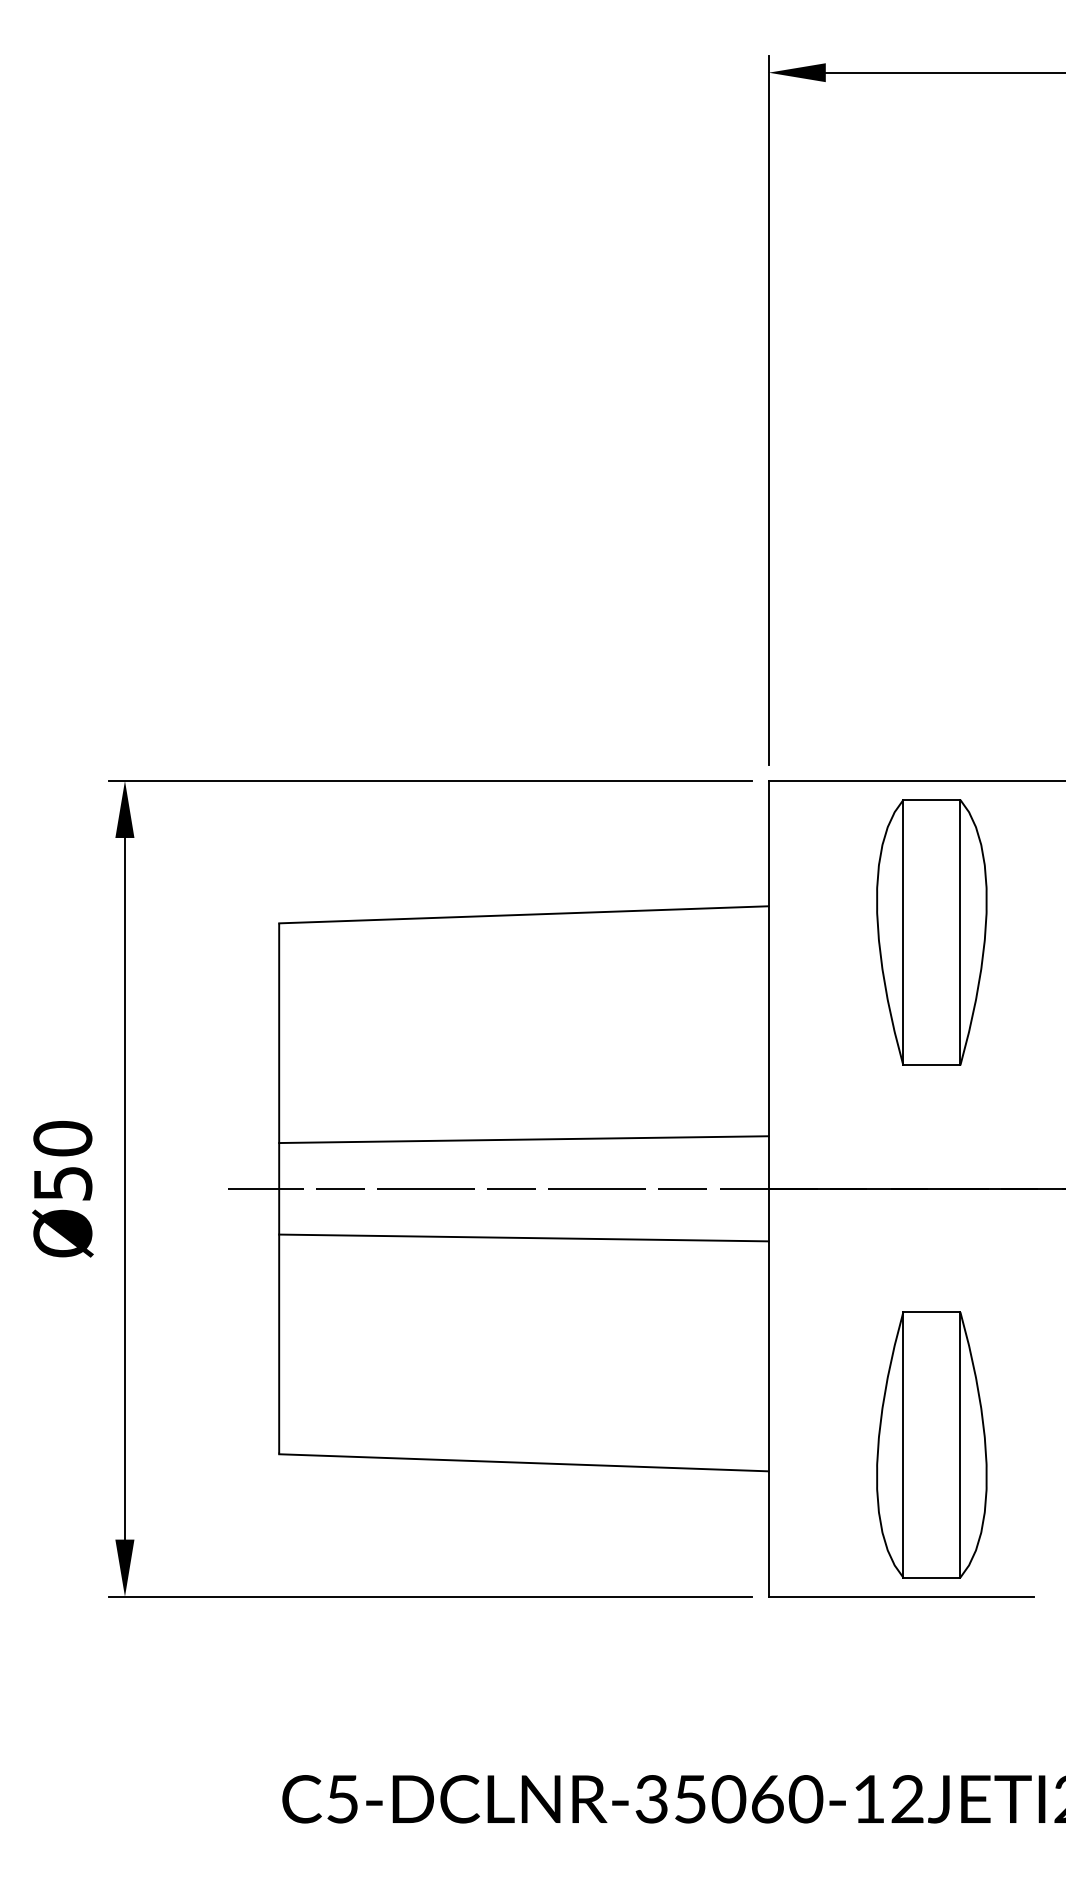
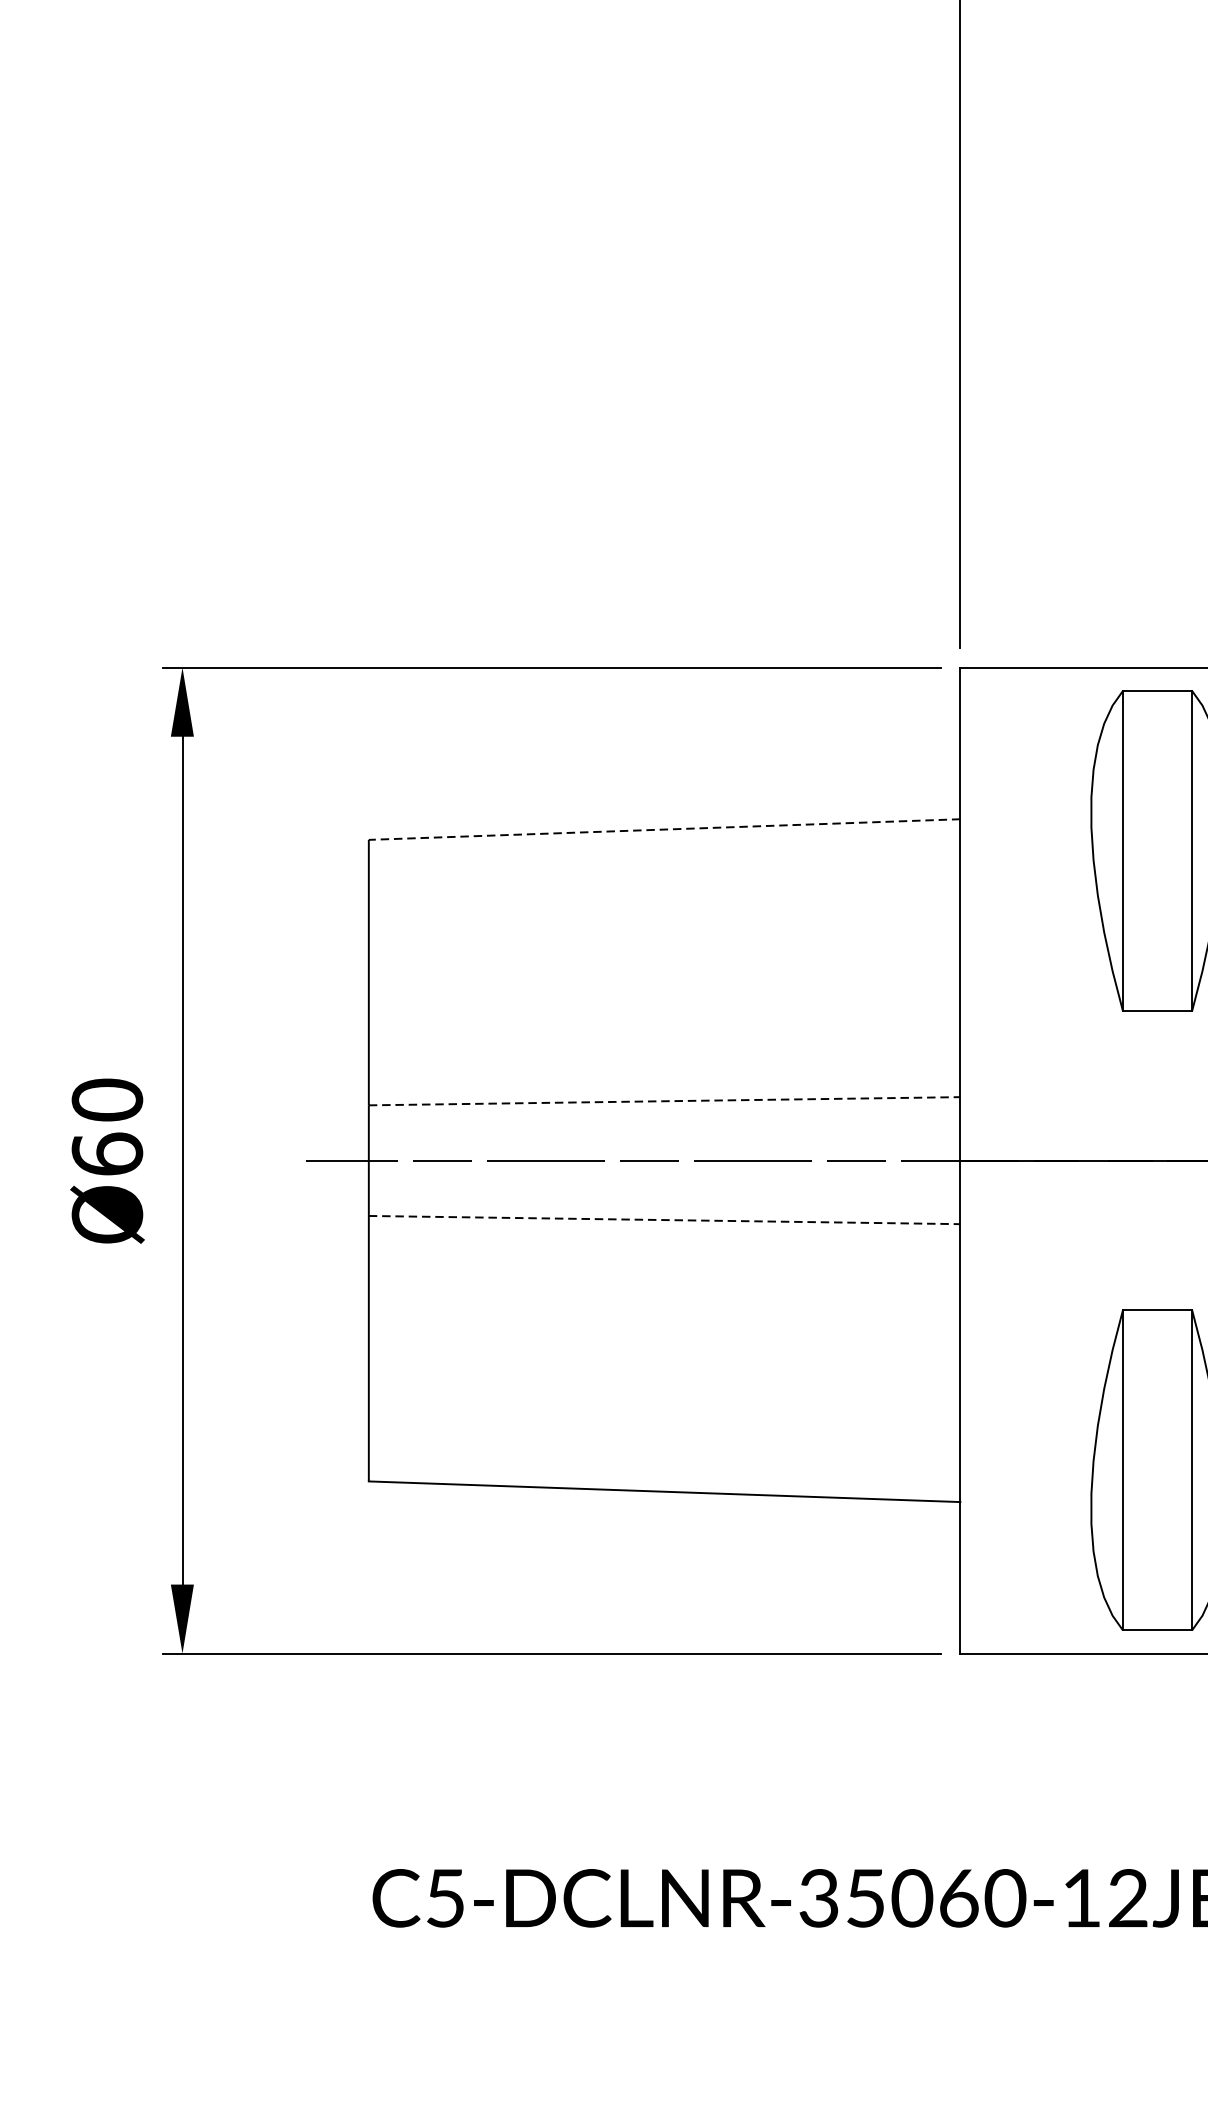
line: (523, 914) -> (664, 829), solid -> dashed
line: (523, 1139) -> (664, 1101), solid -> dashed
text: (62, 1182) -> (106, 1153), Ø50 -> Ø60
line: (523, 1237) -> (664, 1219), solid -> dashed

